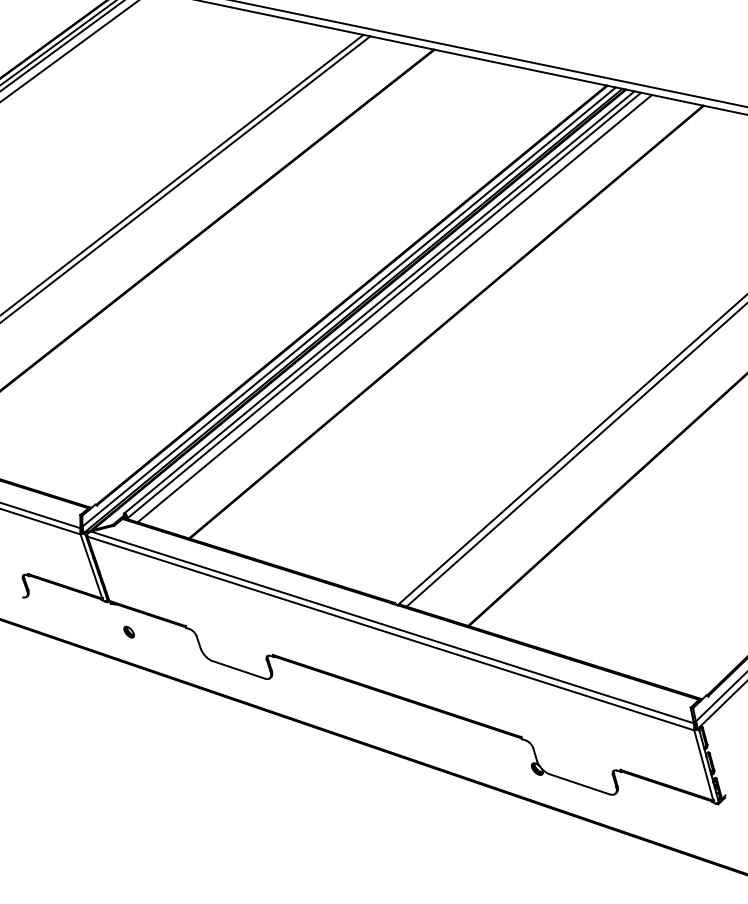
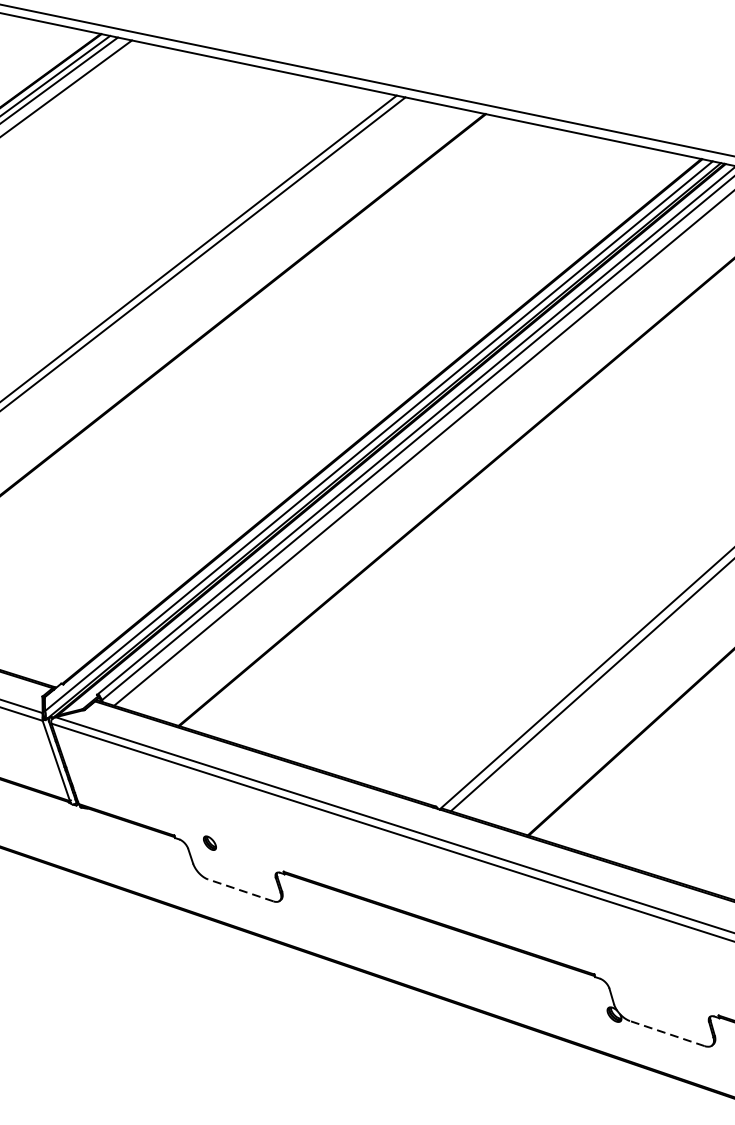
part: (128, 631) -> (209, 842), moved
line: (238, 669) -> (240, 889), solid -> dashed
line: (579, 784) -> (667, 1033), solid -> dashed

